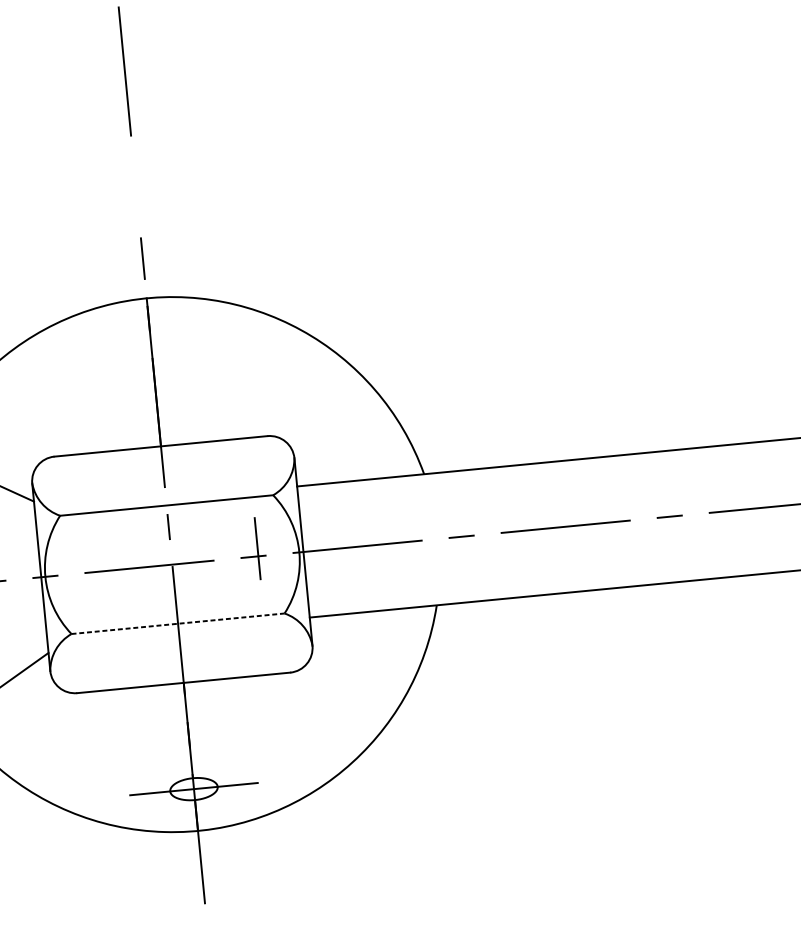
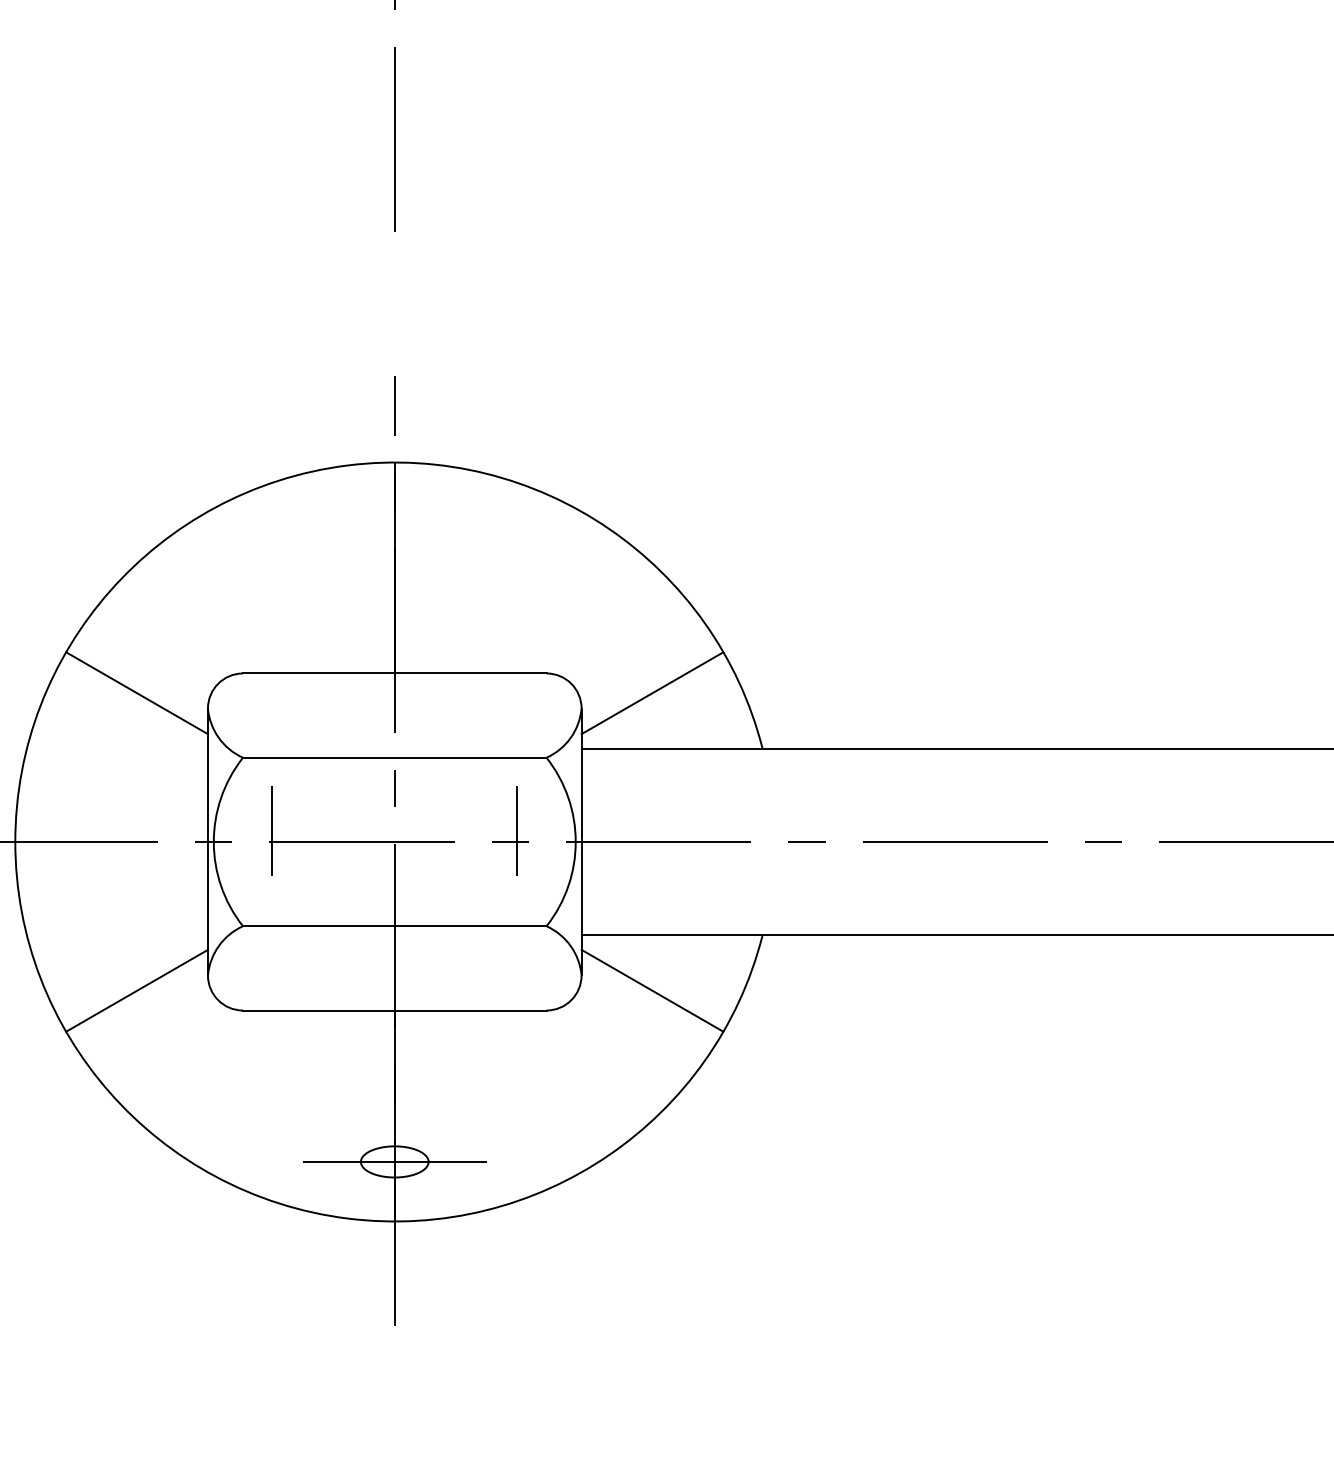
line: (343, 443) -> (652, 693), added
line: (85, 564) -> (272, 830), added
line: (177, 623) -> (394, 926), dashed -> solid
line: (363, 651) -> (652, 990), added

